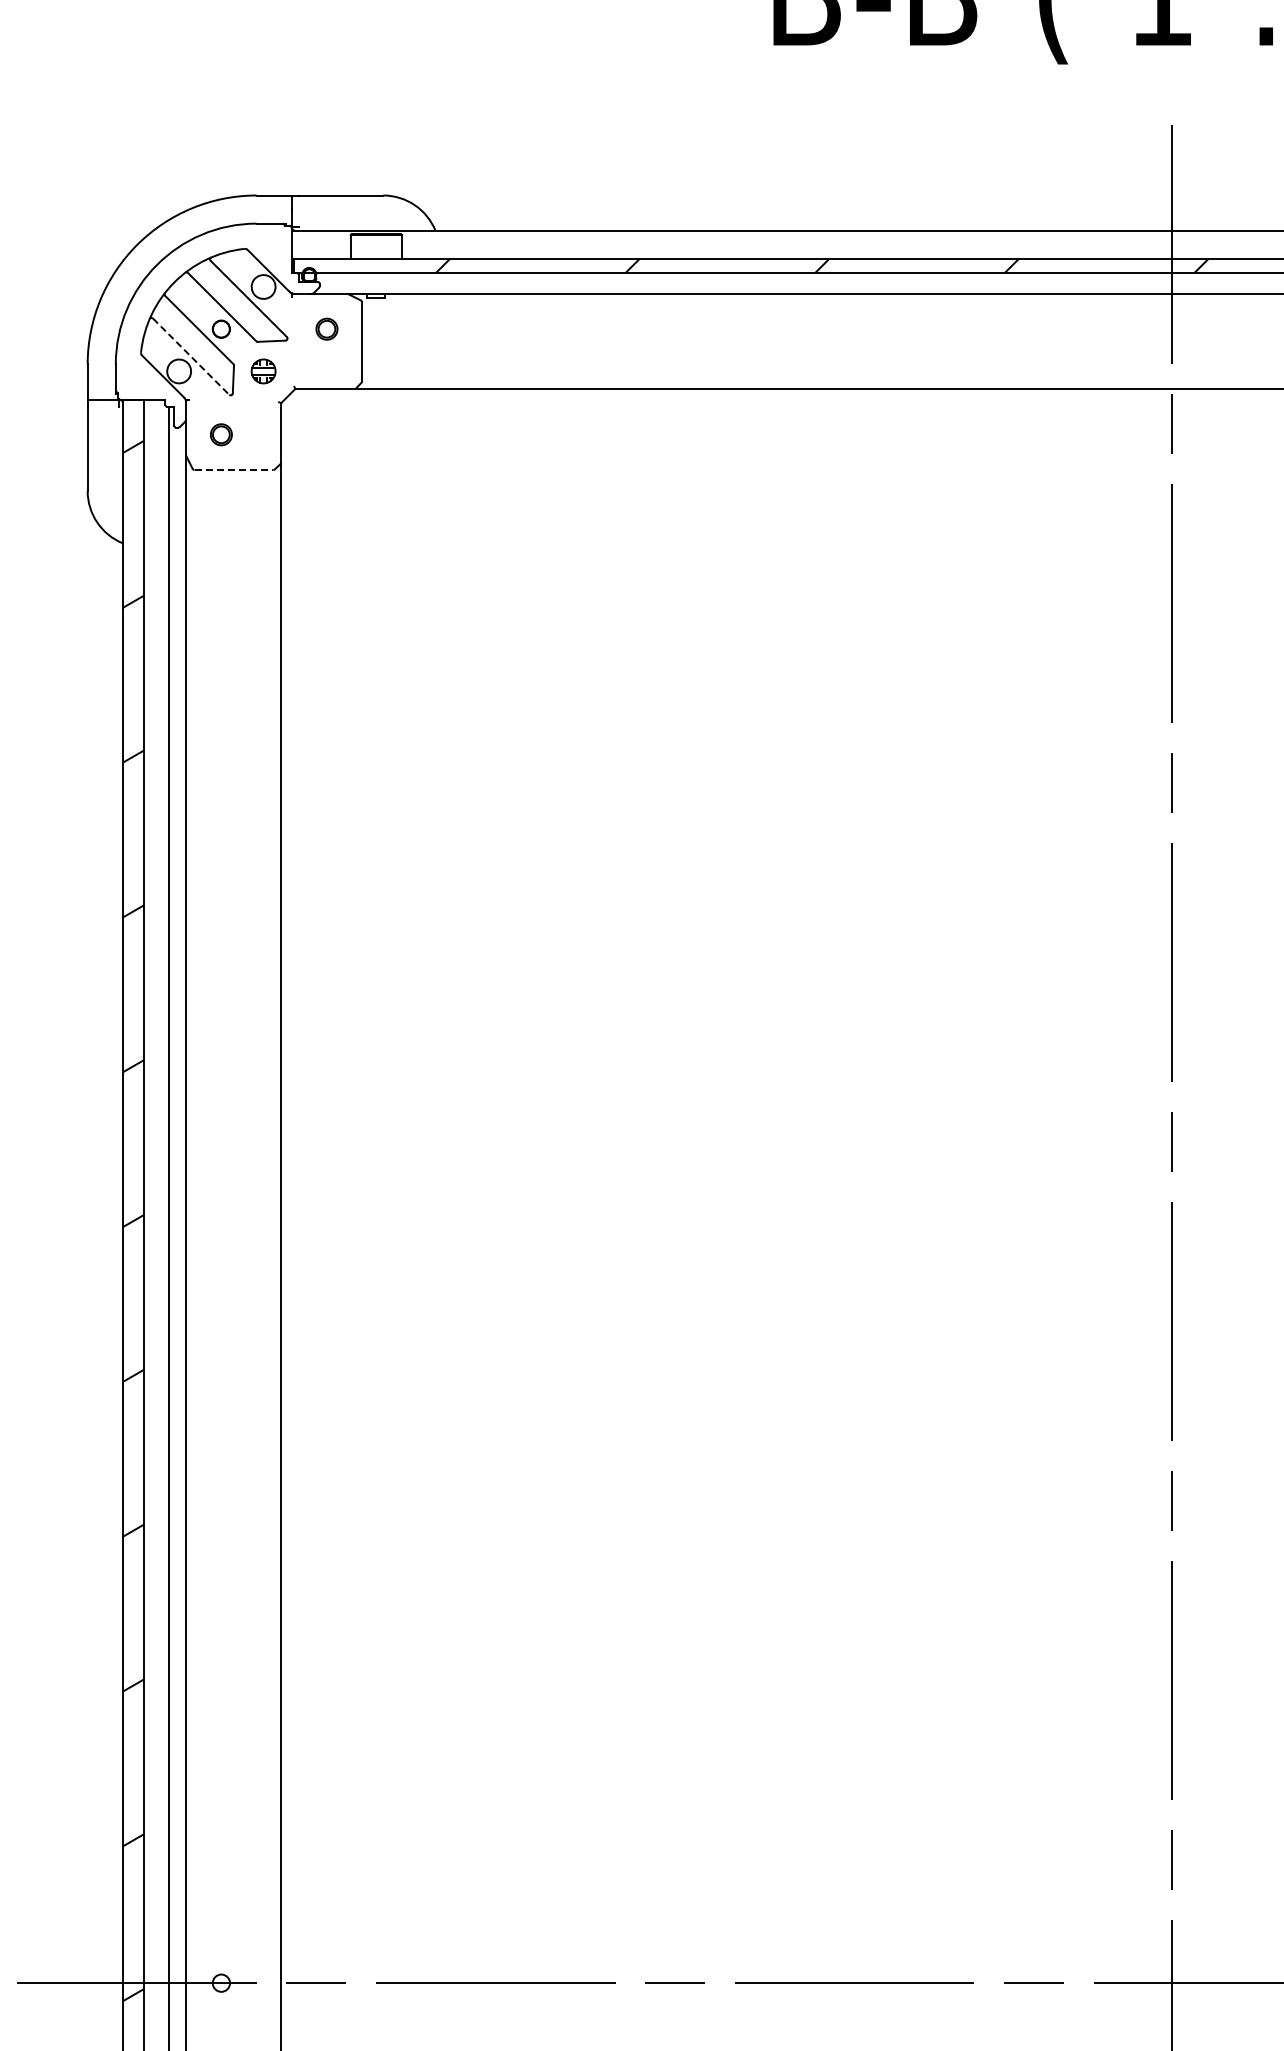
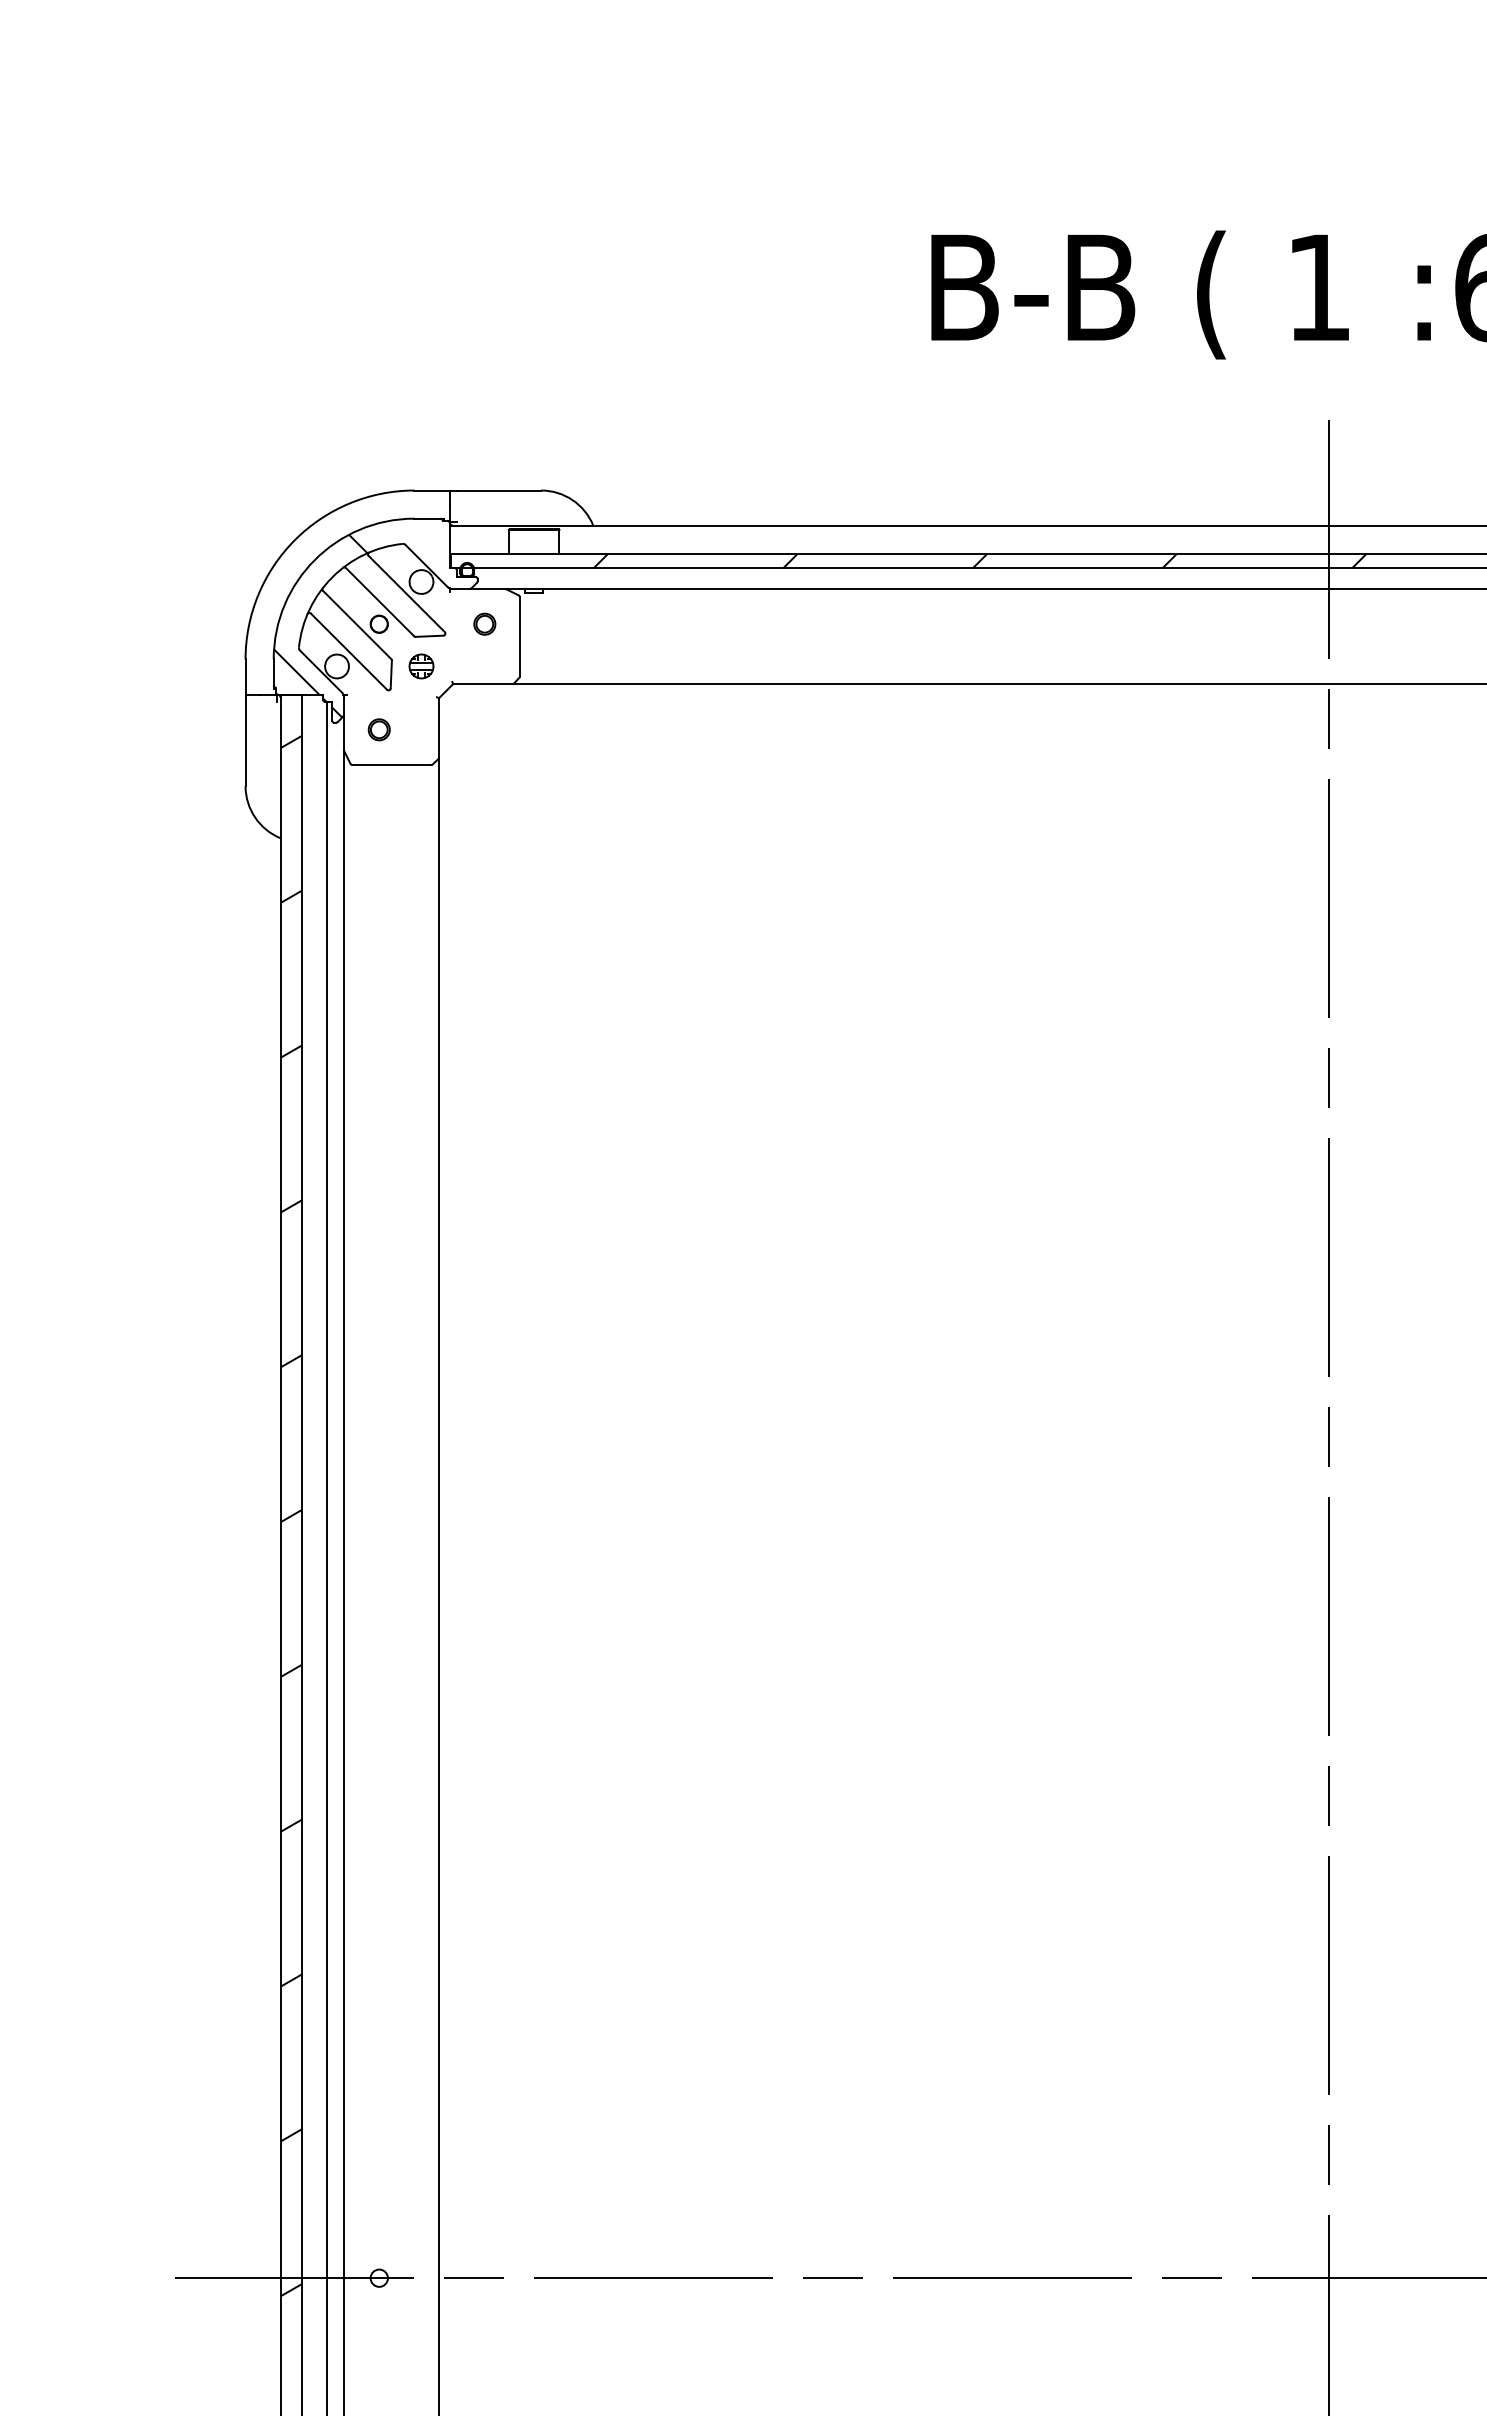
hatch: (162, 330) -> (320, 625), added
line: (191, 356) -> (349, 651), dashed -> solid
line: (234, 470) -> (392, 765), dashed -> solid

